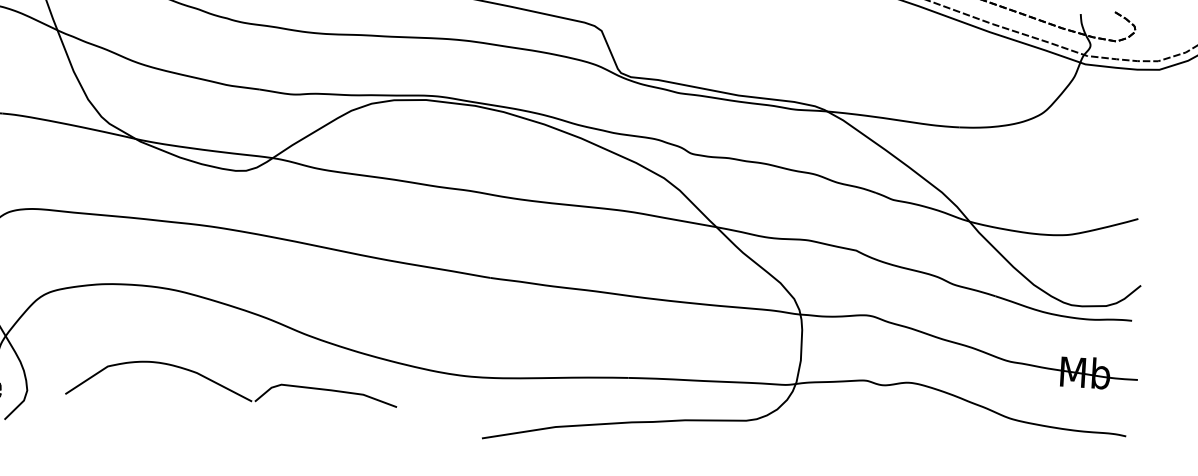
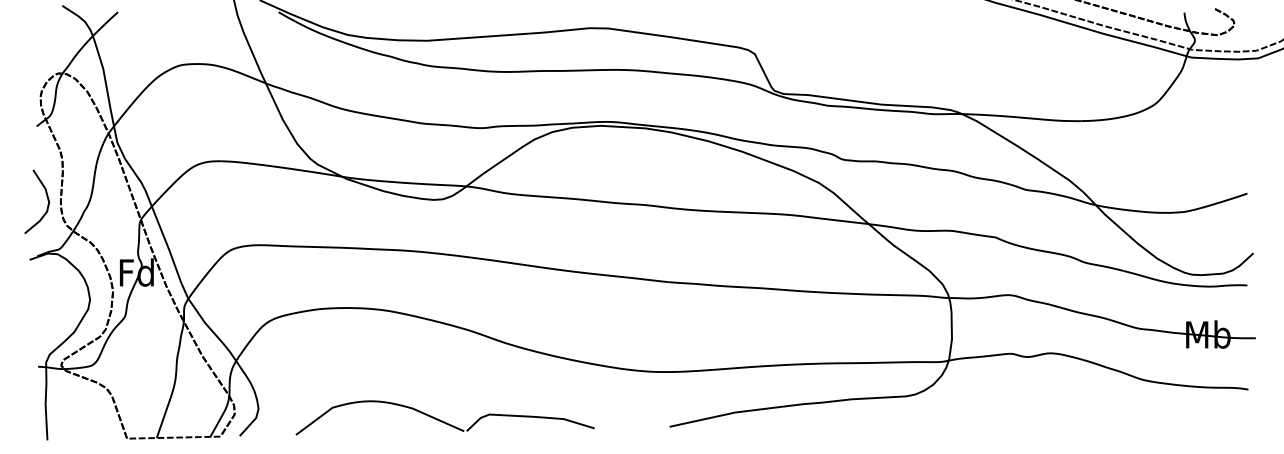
part: (231, 384) -> (444, 417), moved

